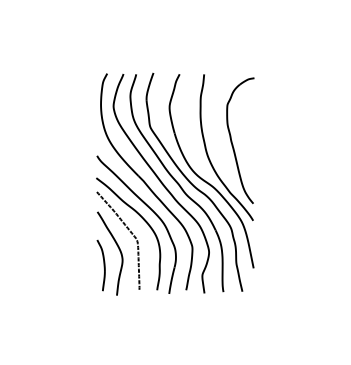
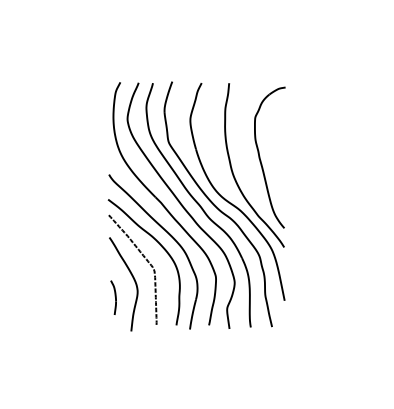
part: (101, 265) -> (113, 297), size x0.6

